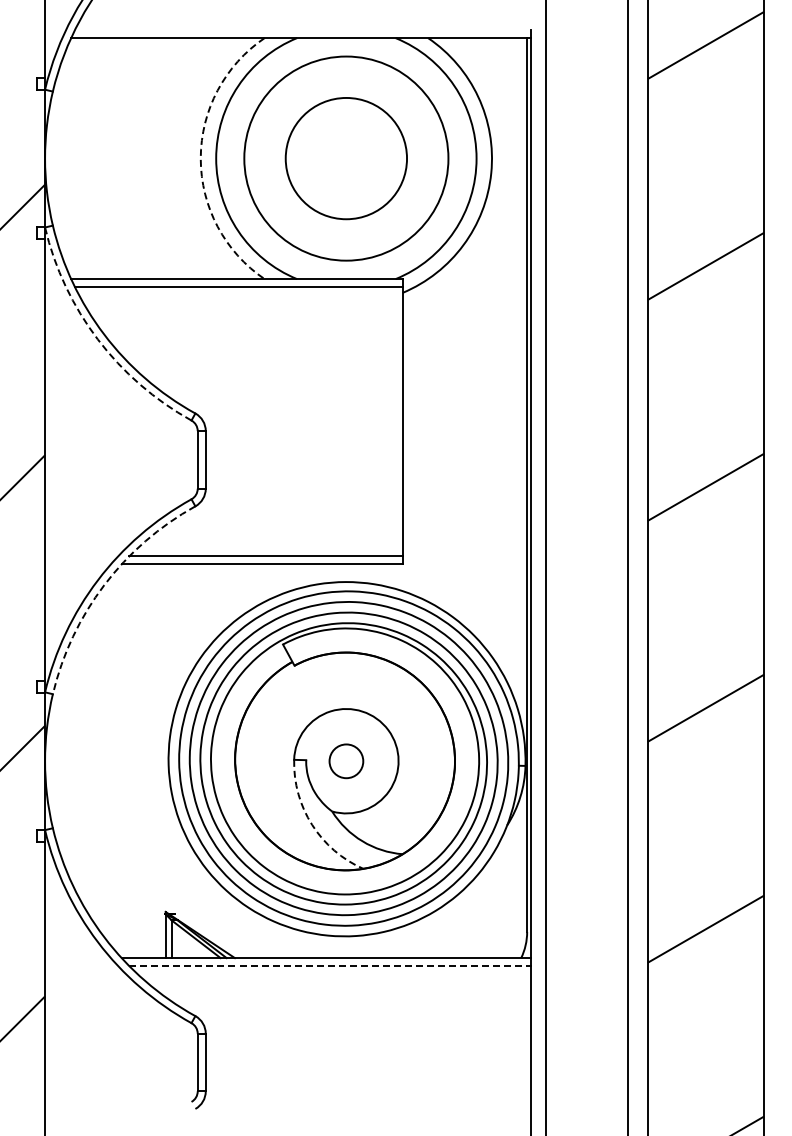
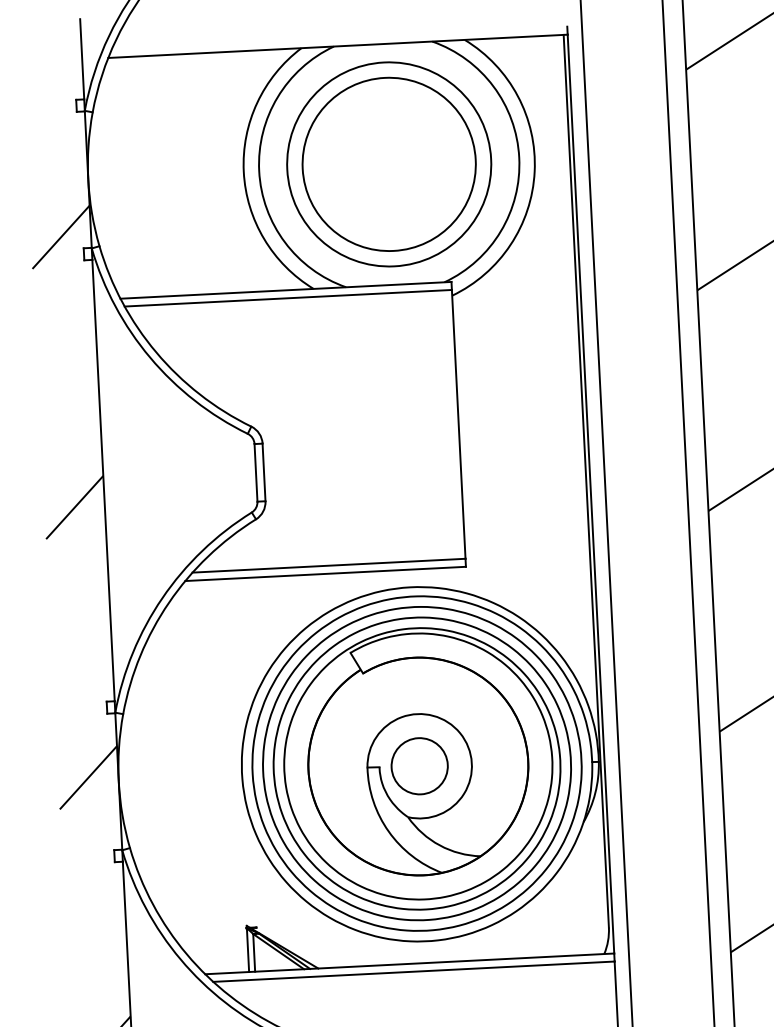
arc: (200, 158) -> (243, 171), dashed -> solid
circle: (346, 158) -> (389, 164), size x1.43
arc: (97, 339) -> (149, 357), dashed -> solid
arc: (104, 585) -> (169, 603), dashed -> solid
circle: (346, 761) -> (419, 766), size x1.67
arc: (312, 824) -> (389, 831), dashed -> solid
line: (330, 966) -> (414, 972), dashed -> solid

